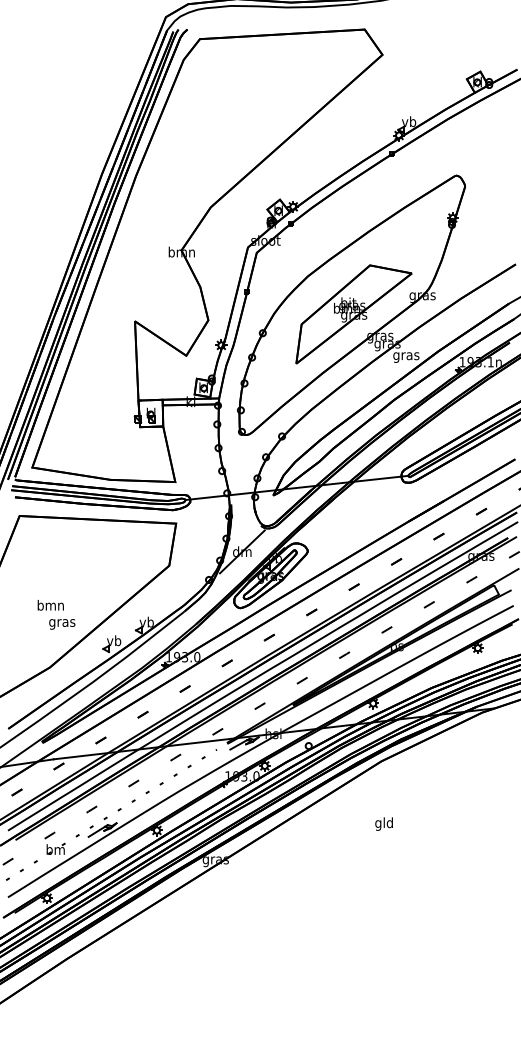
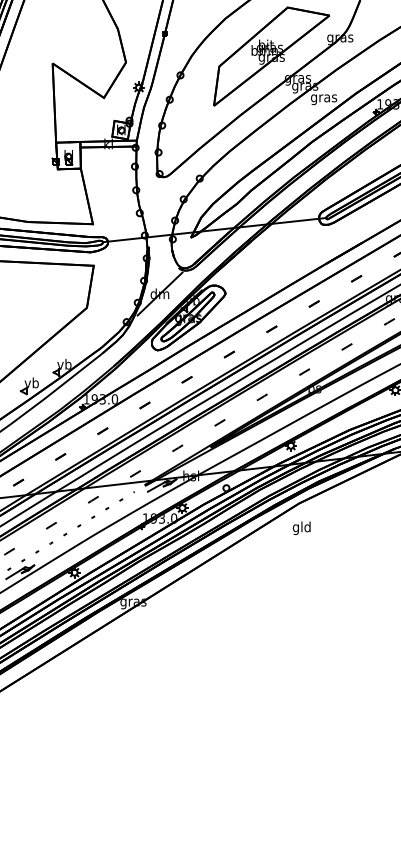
text: (383, 823) -> (301, 527), moved

